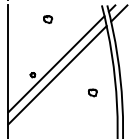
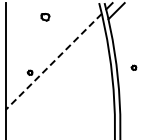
line: (56, 63) -> (53, 61), solid -> dashed
line: (57, 74) -> (54, 72), removed
part: (93, 92) -> (90, 90), removed

